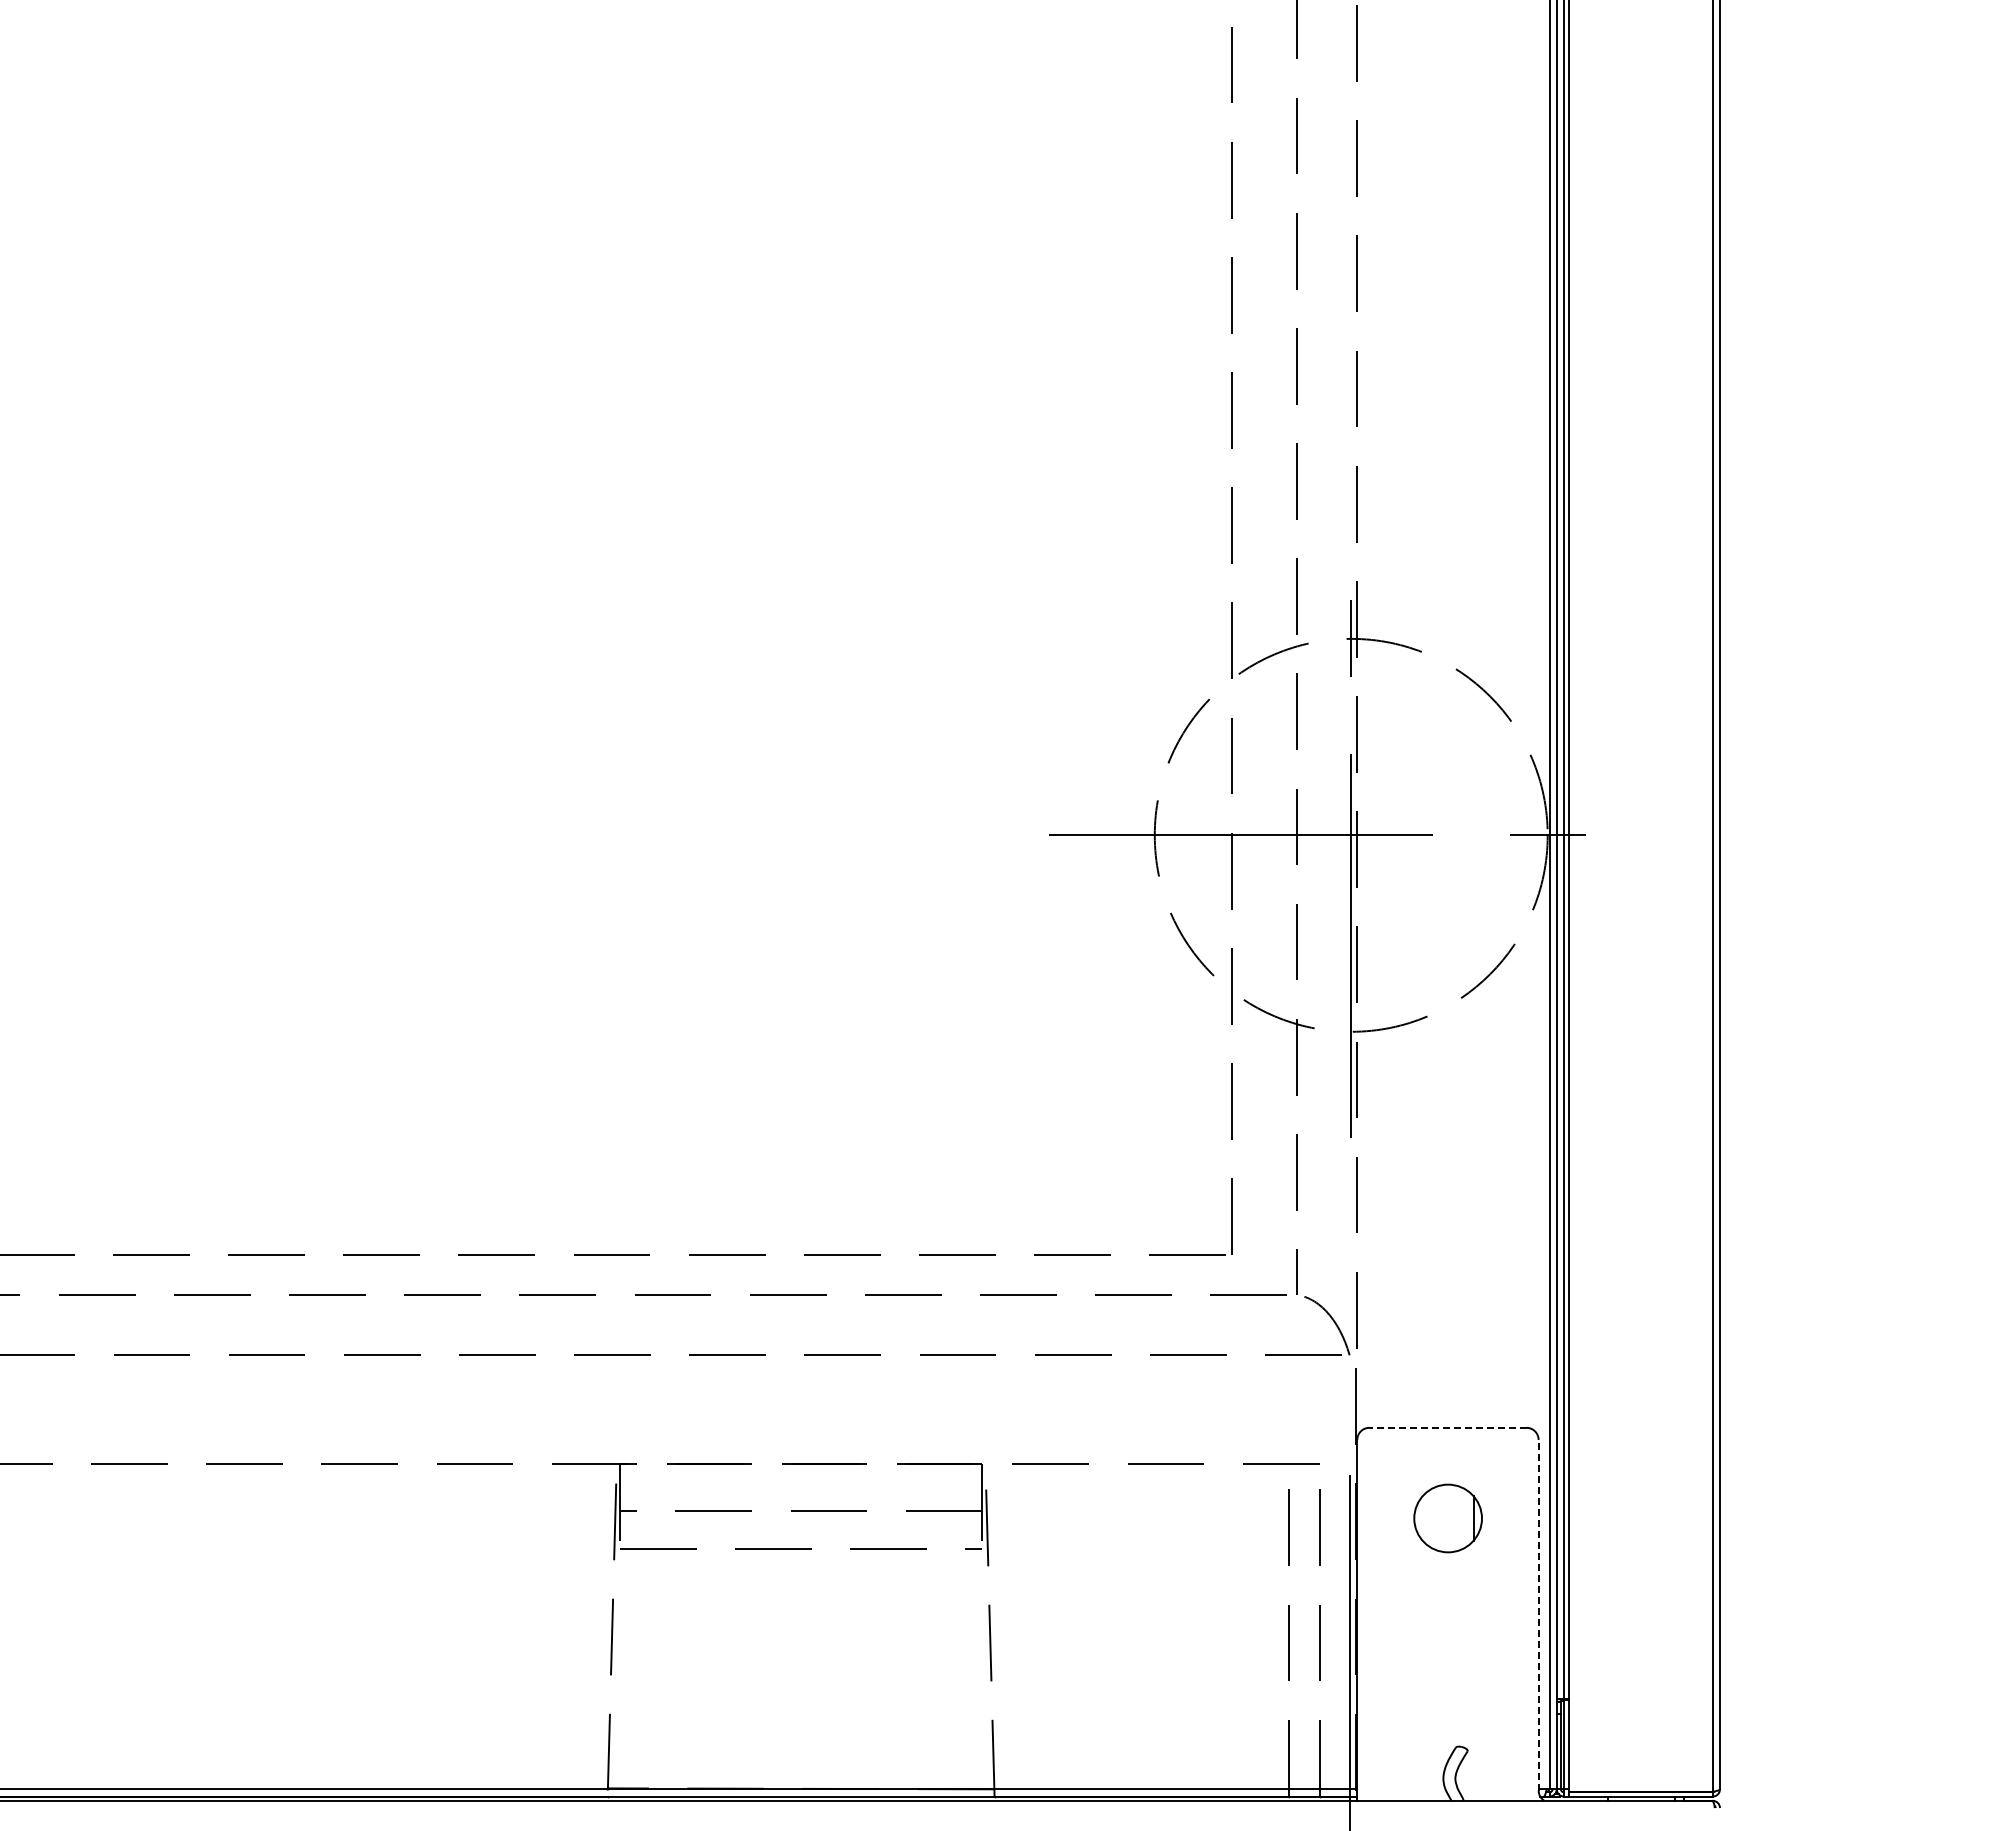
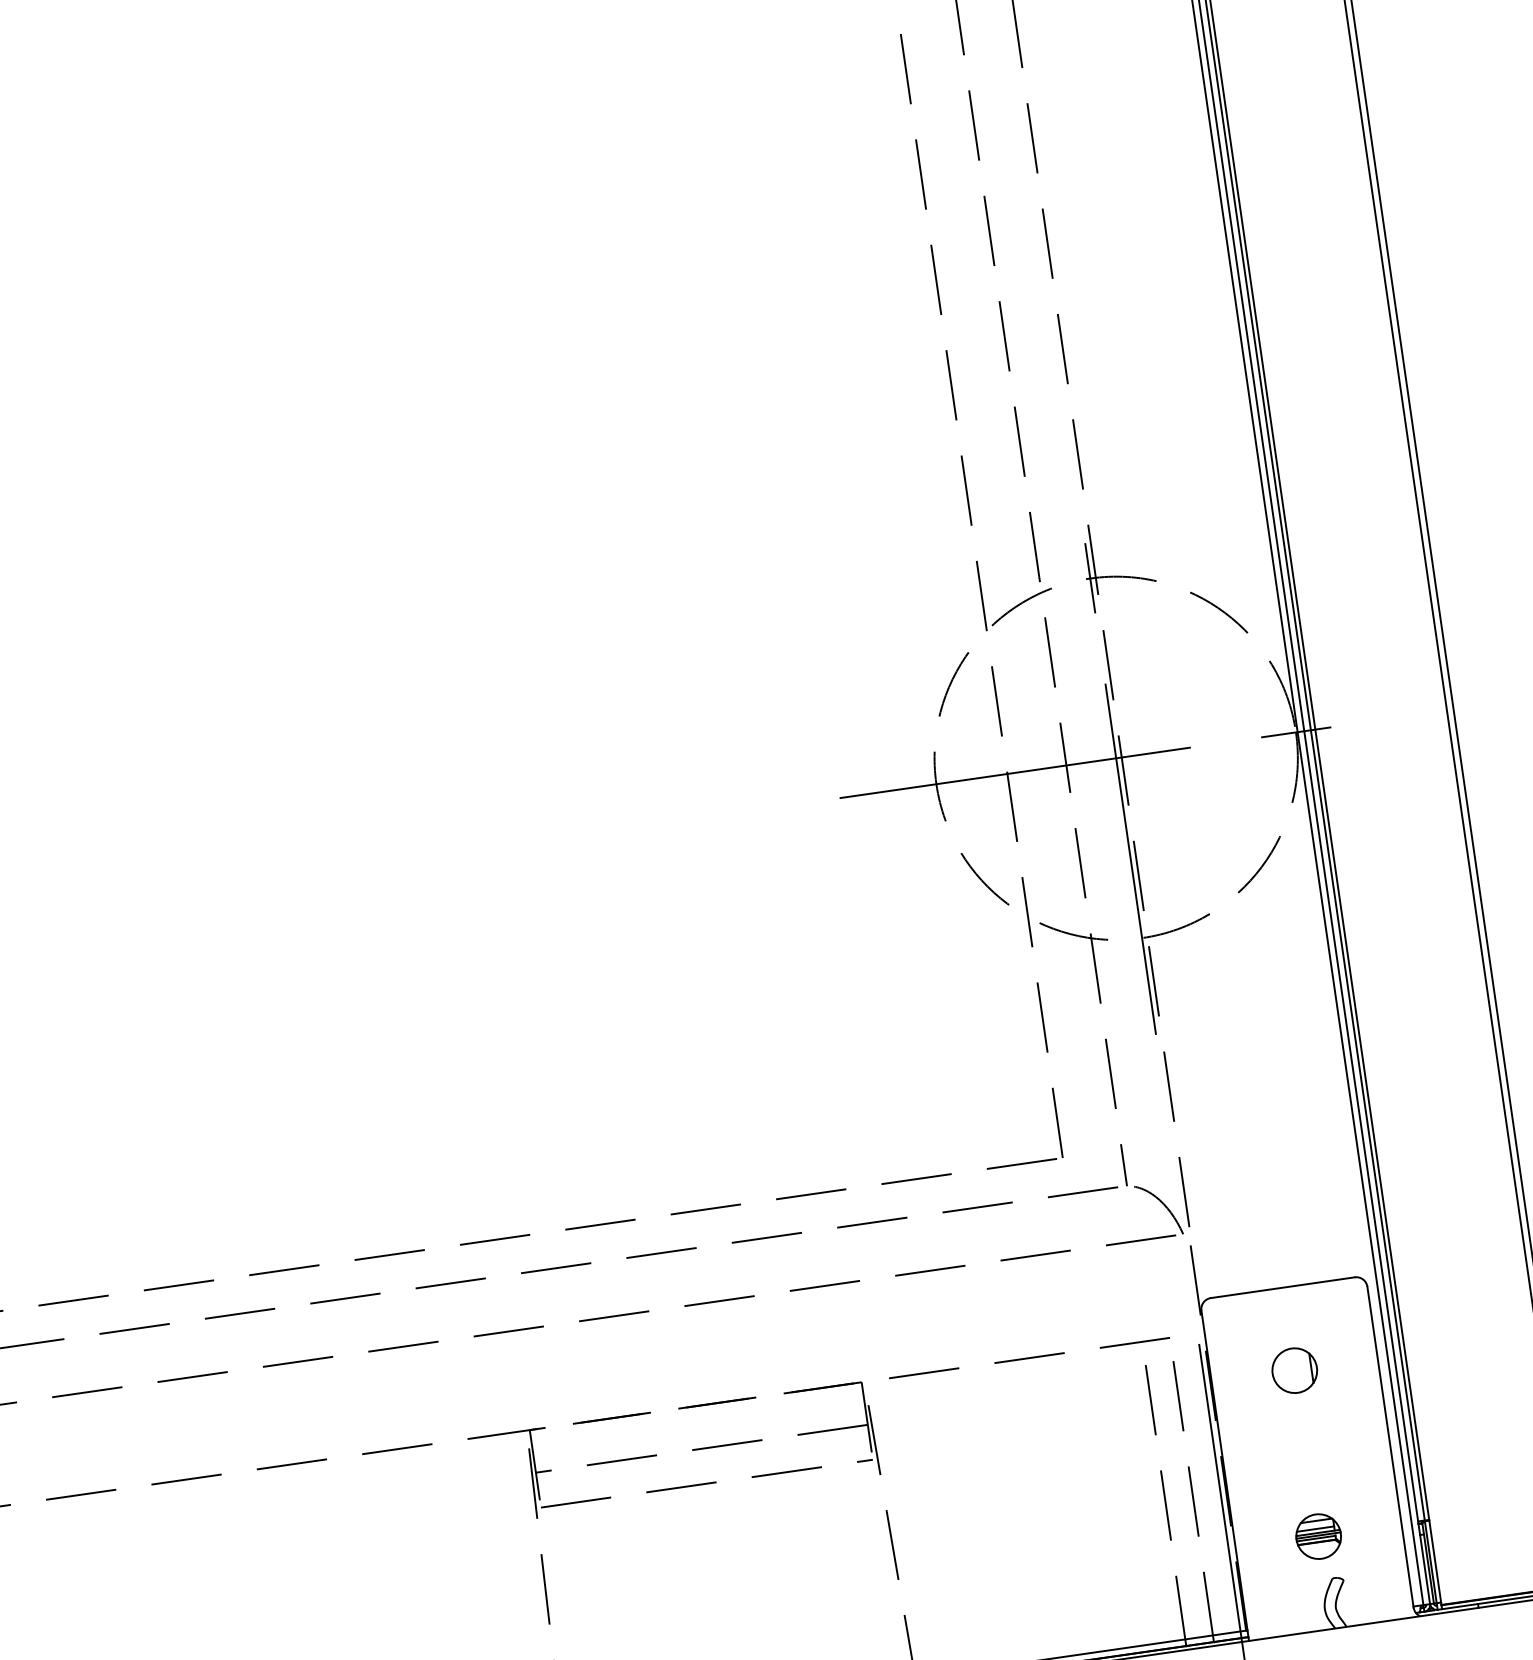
line: (1447, 1427) -> (1282, 1287), dashed -> solid
part: (1447, 1518) -> (1294, 1370), size x0.71
line: (1538, 1614) -> (1390, 1446), dashed -> solid
part: (1447, 1699) -> (1318, 1536), added

